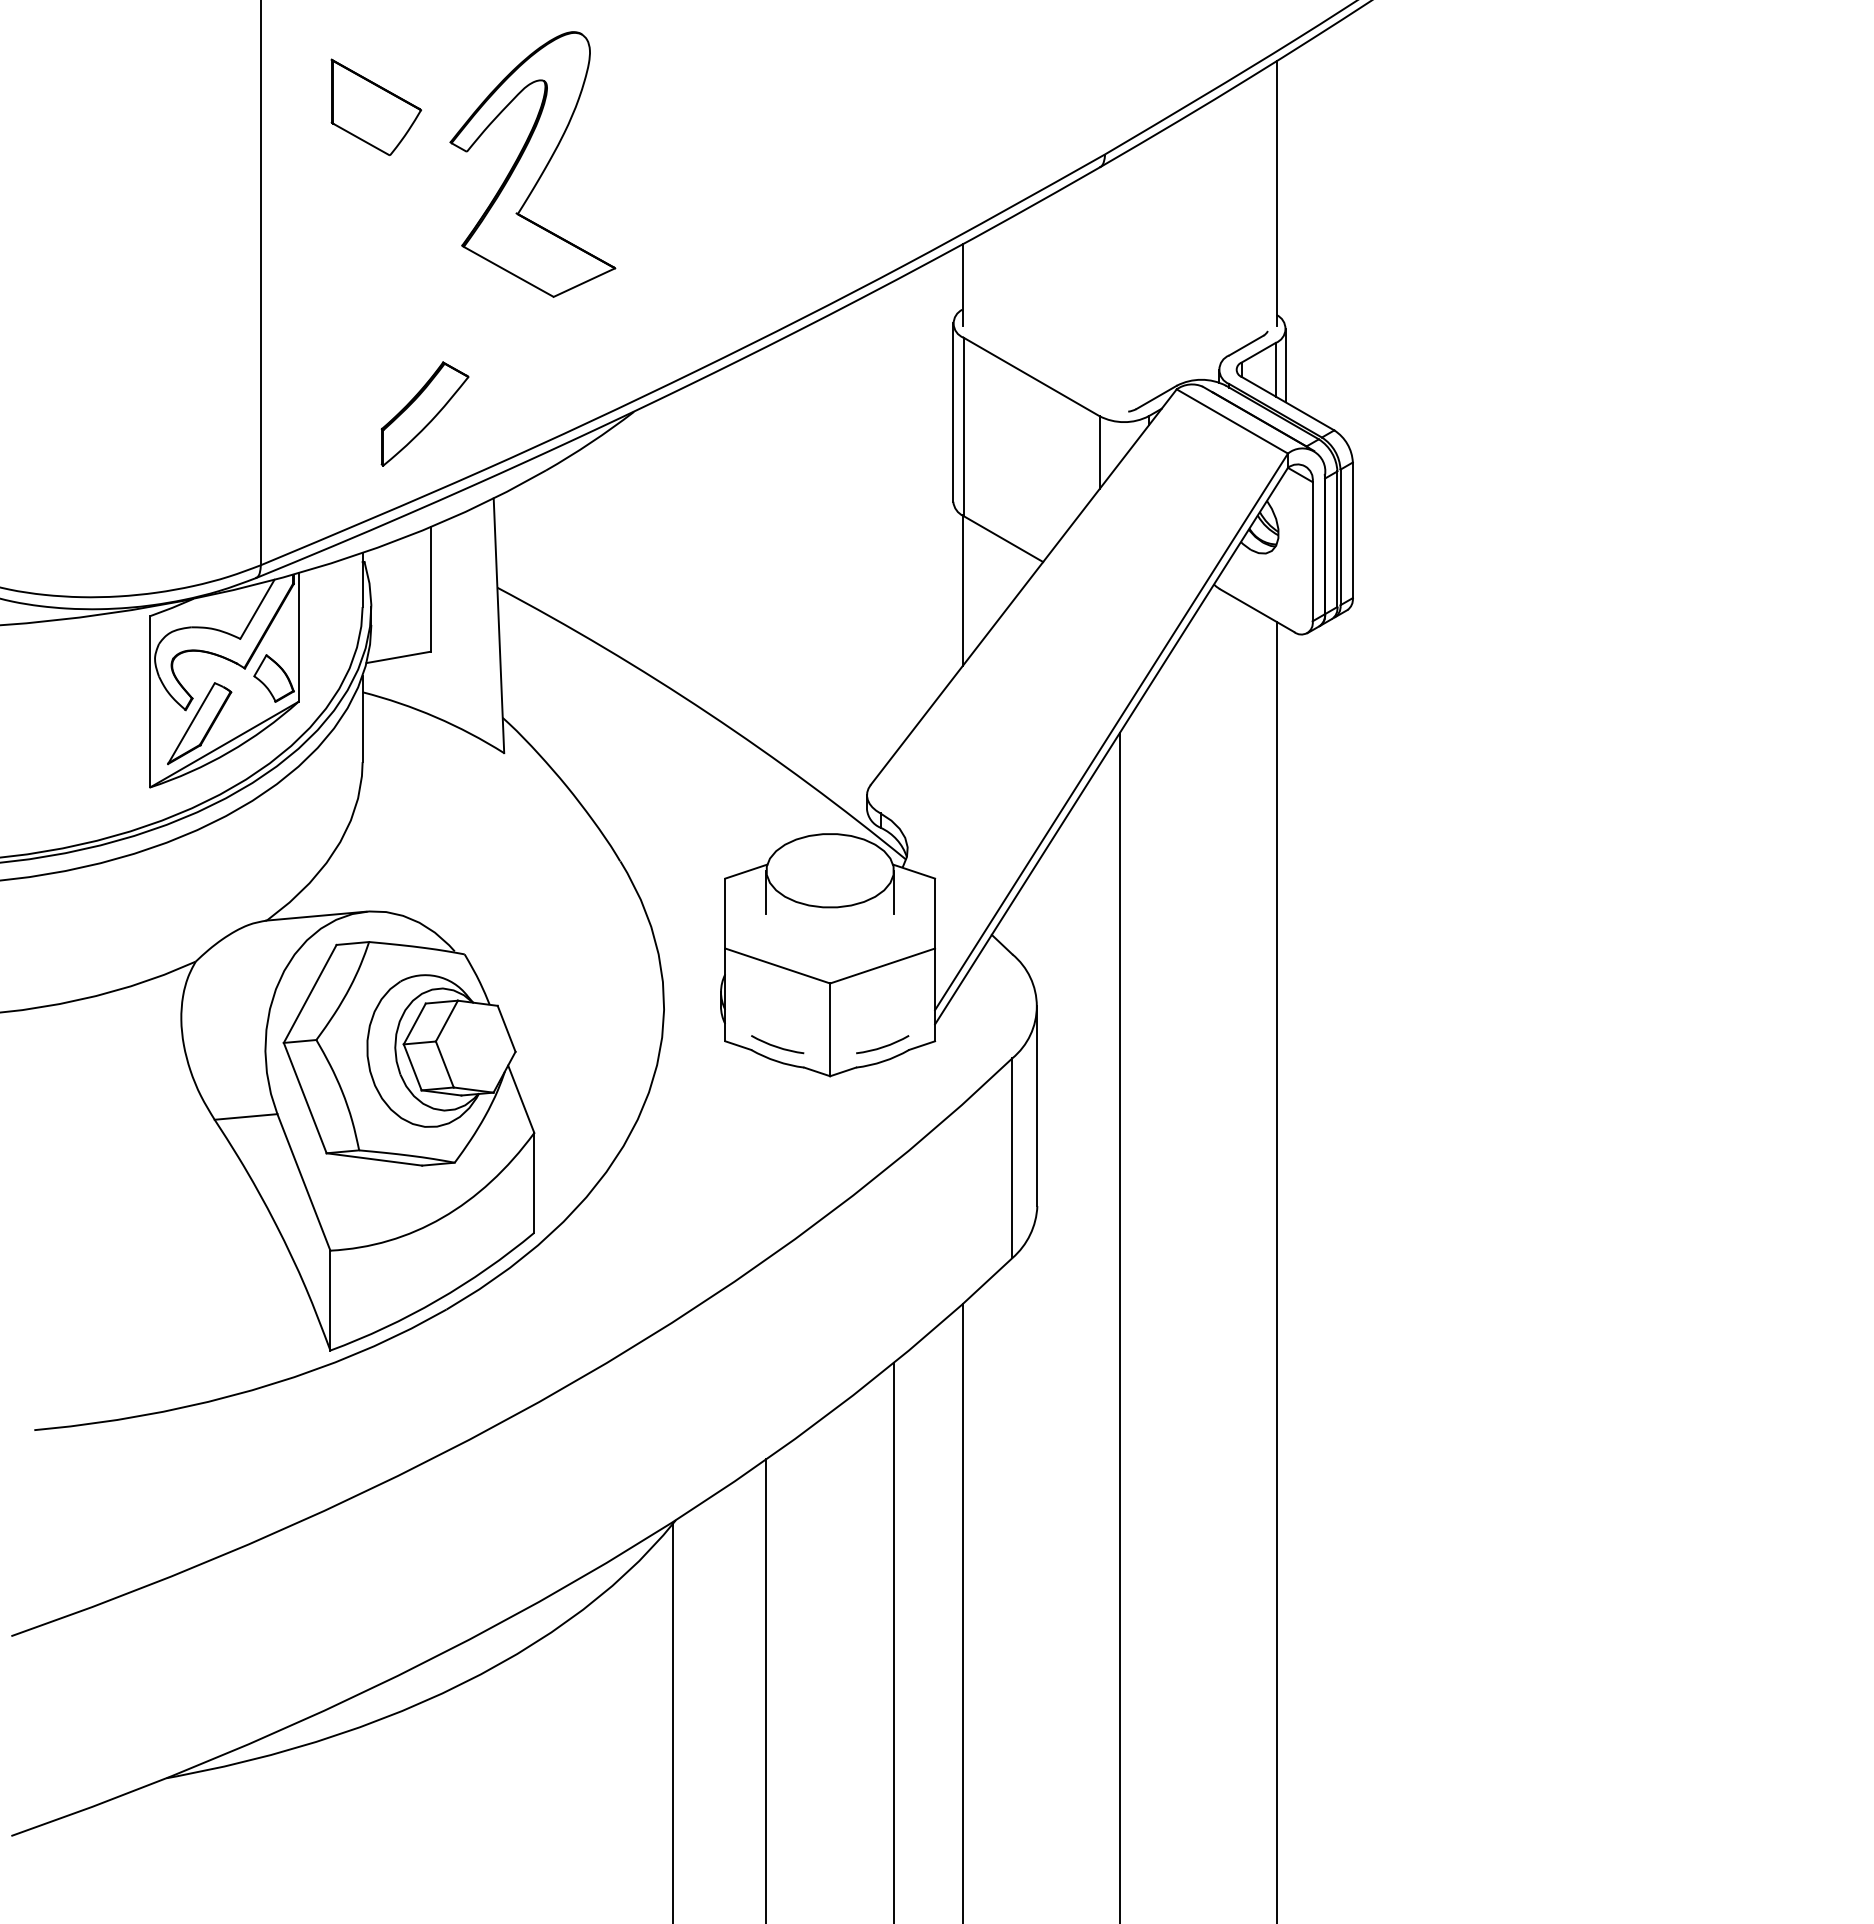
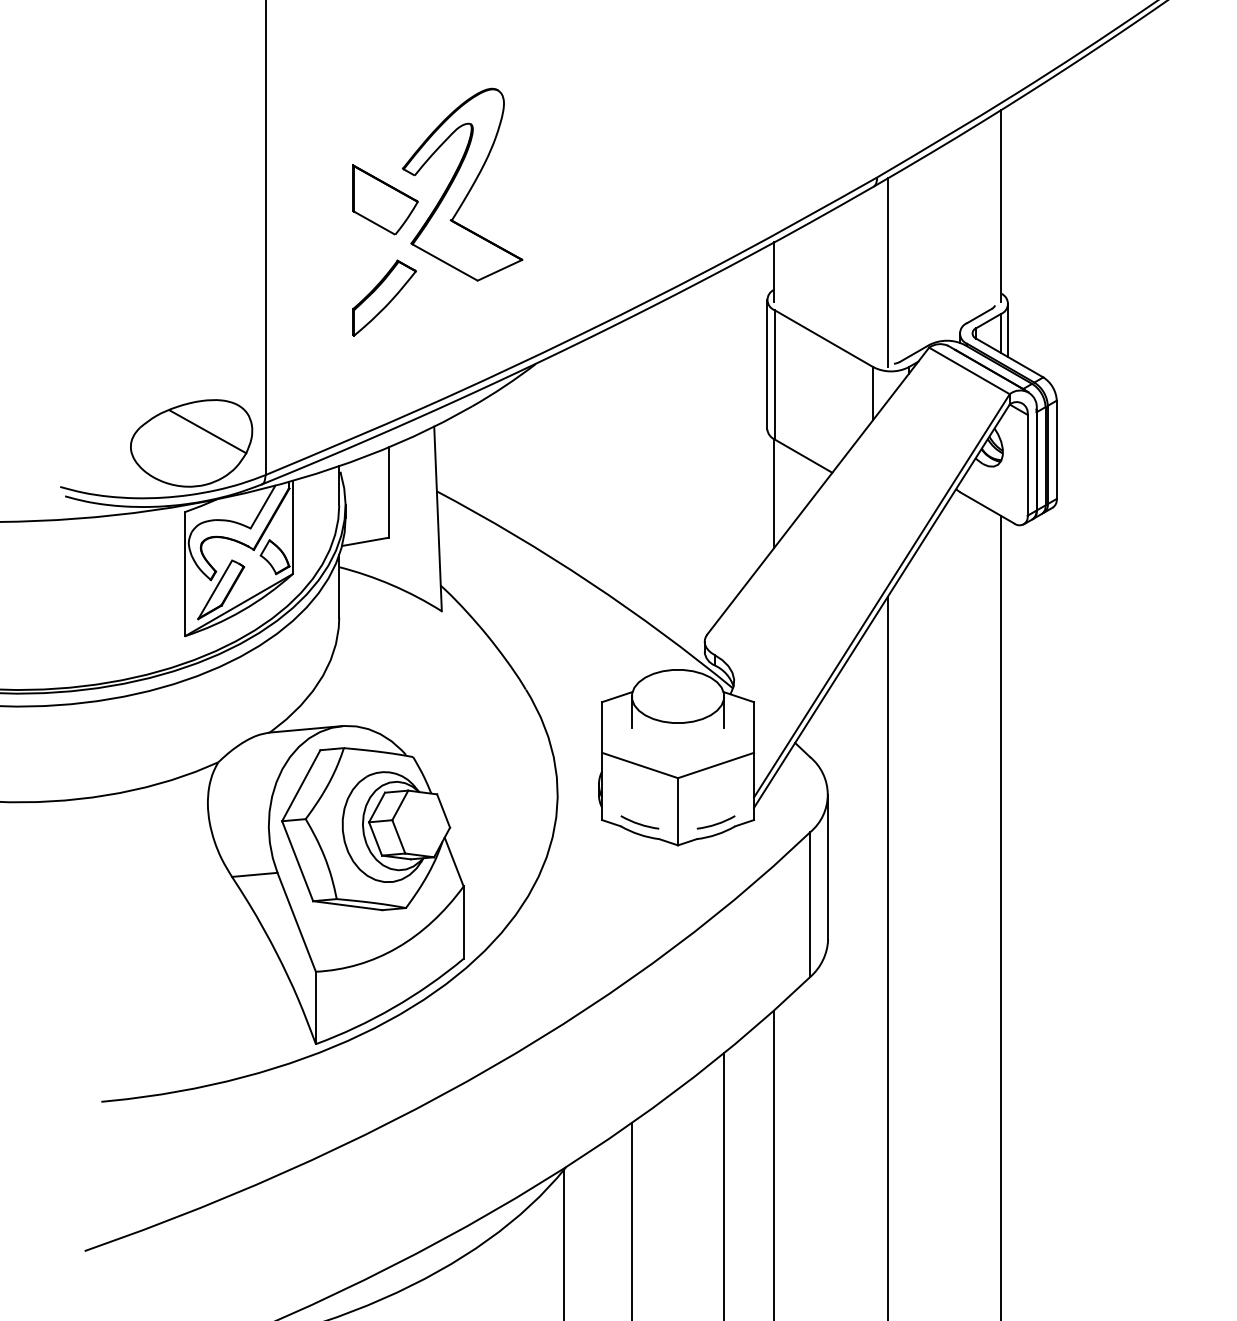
part: (376, 107) -> (385, 199), moved
line: (1119, 285) -> (887, 272), added
part: (424, 413) -> (384, 297), moved
part: (158, 521) -> (191, 443), added

